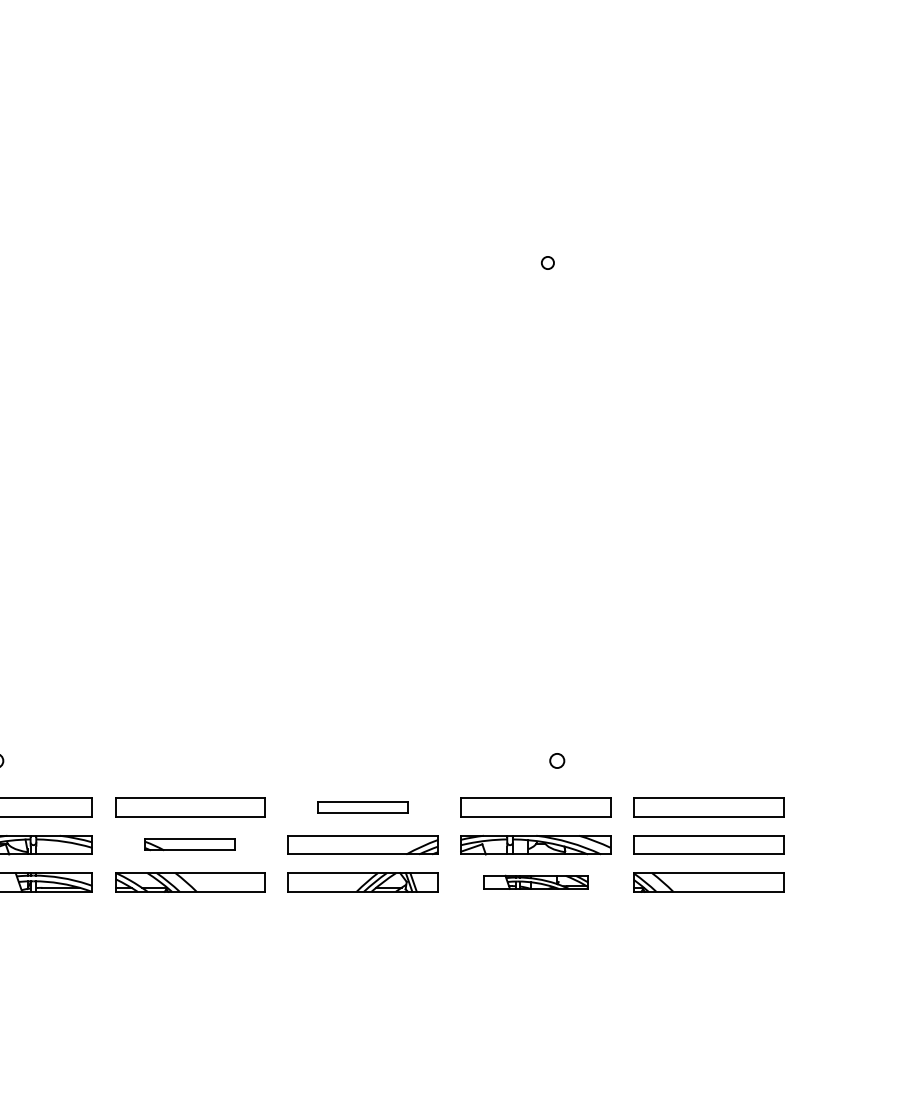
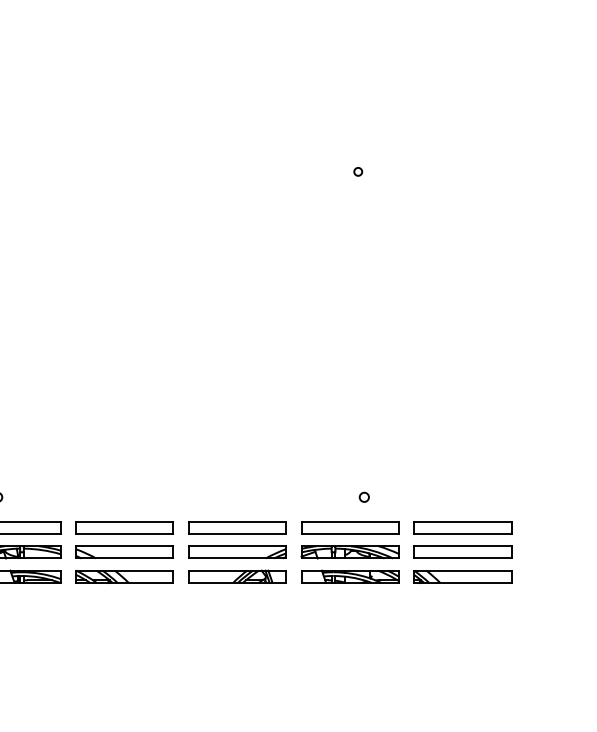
part: (363, 807) -> (237, 527), size x1.67
part: (190, 843) -> (124, 551), size x1.67
part: (536, 882) -> (350, 576), size x1.43

